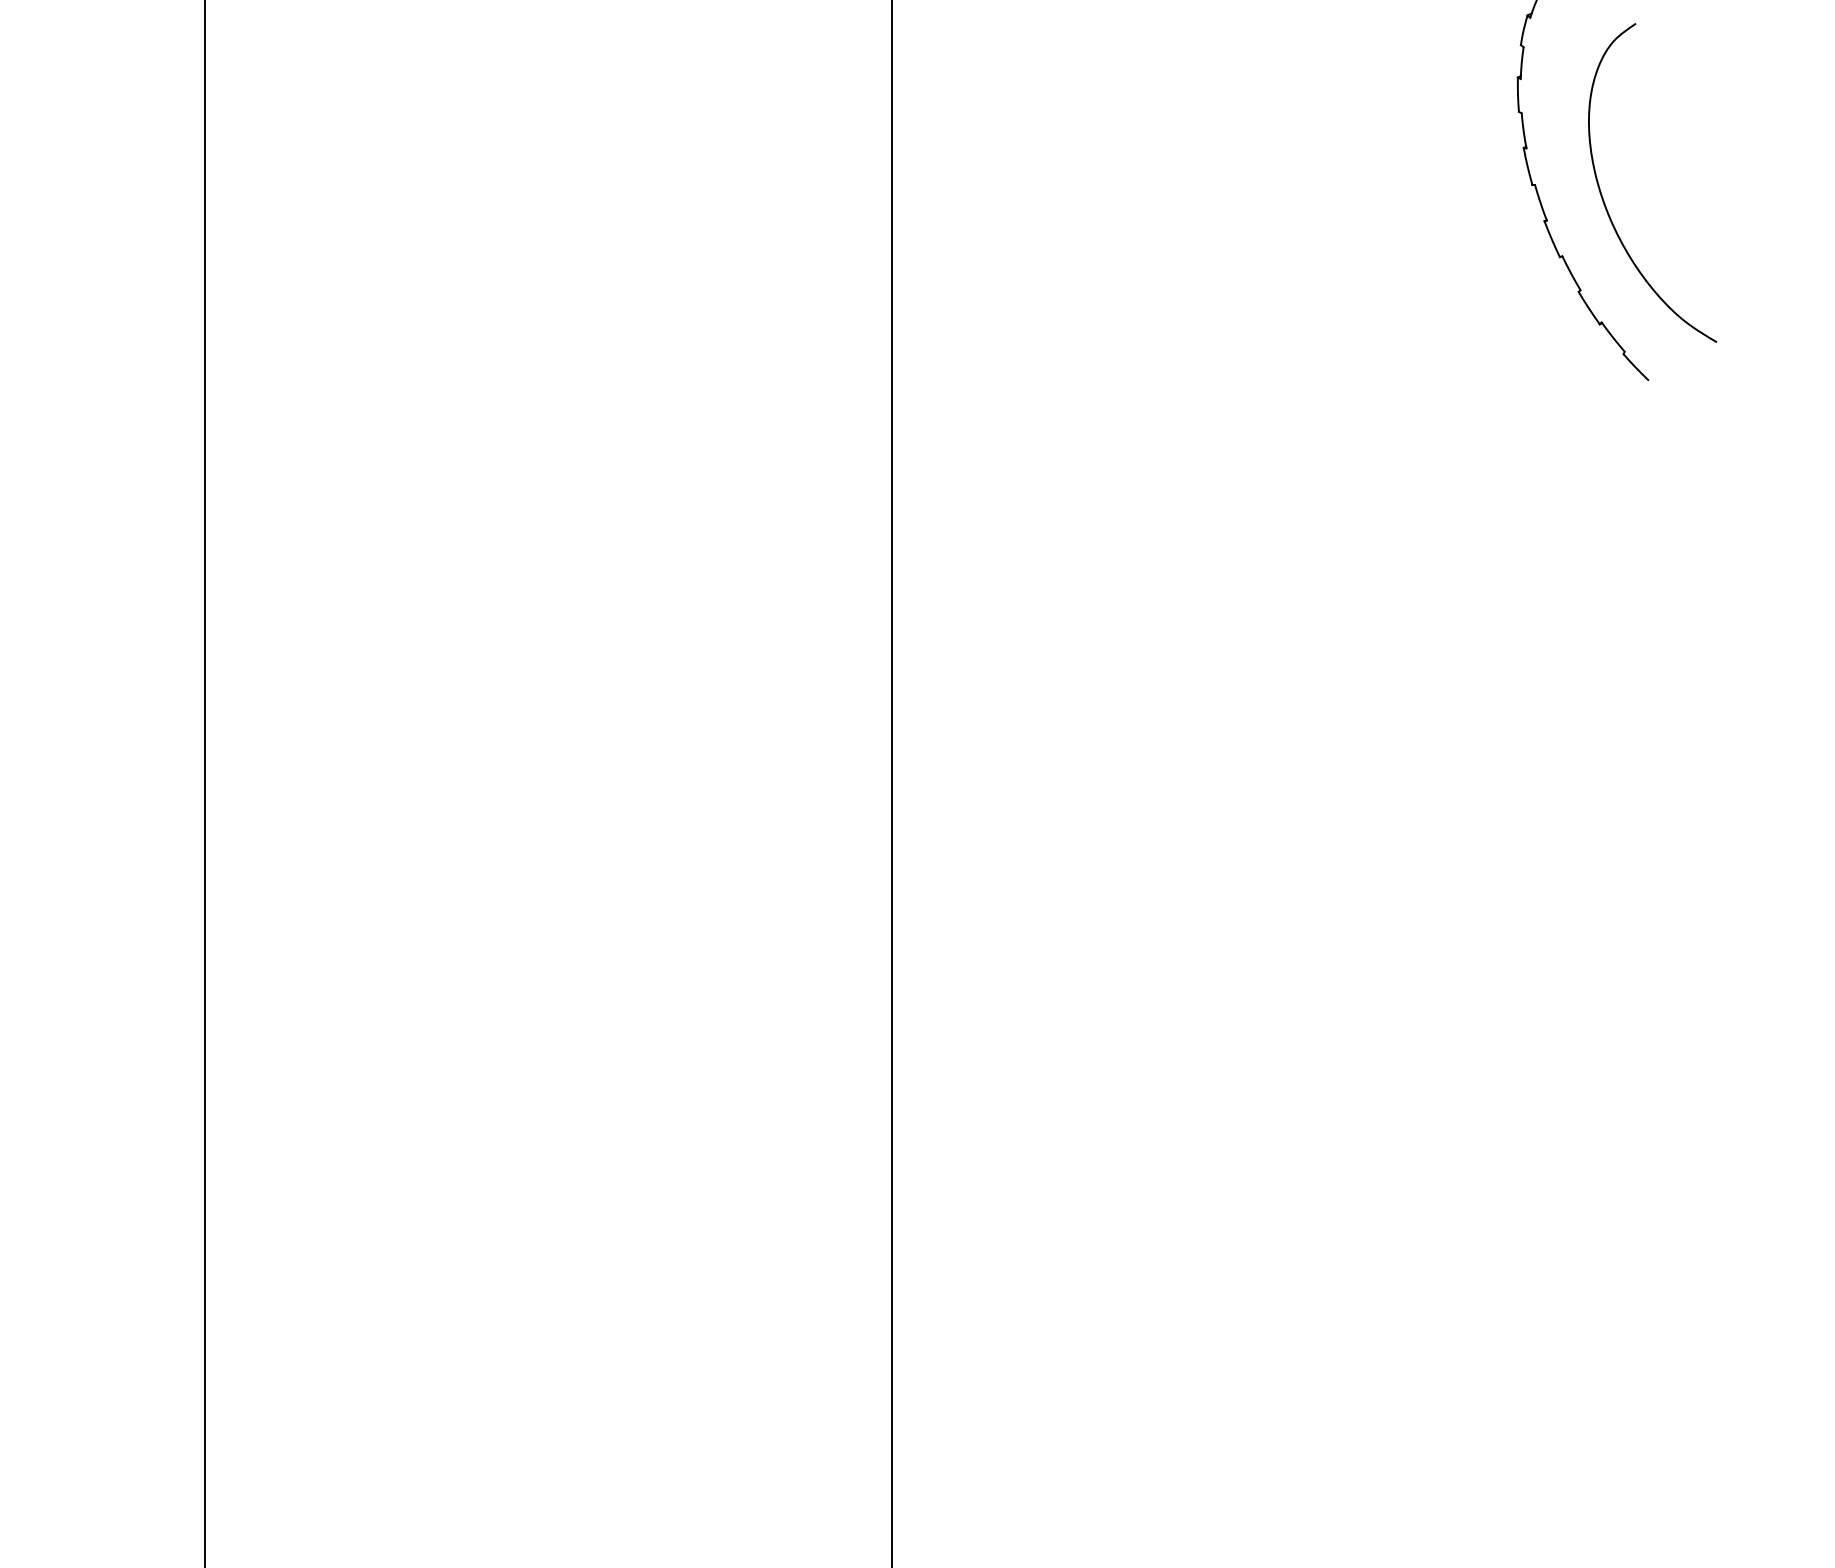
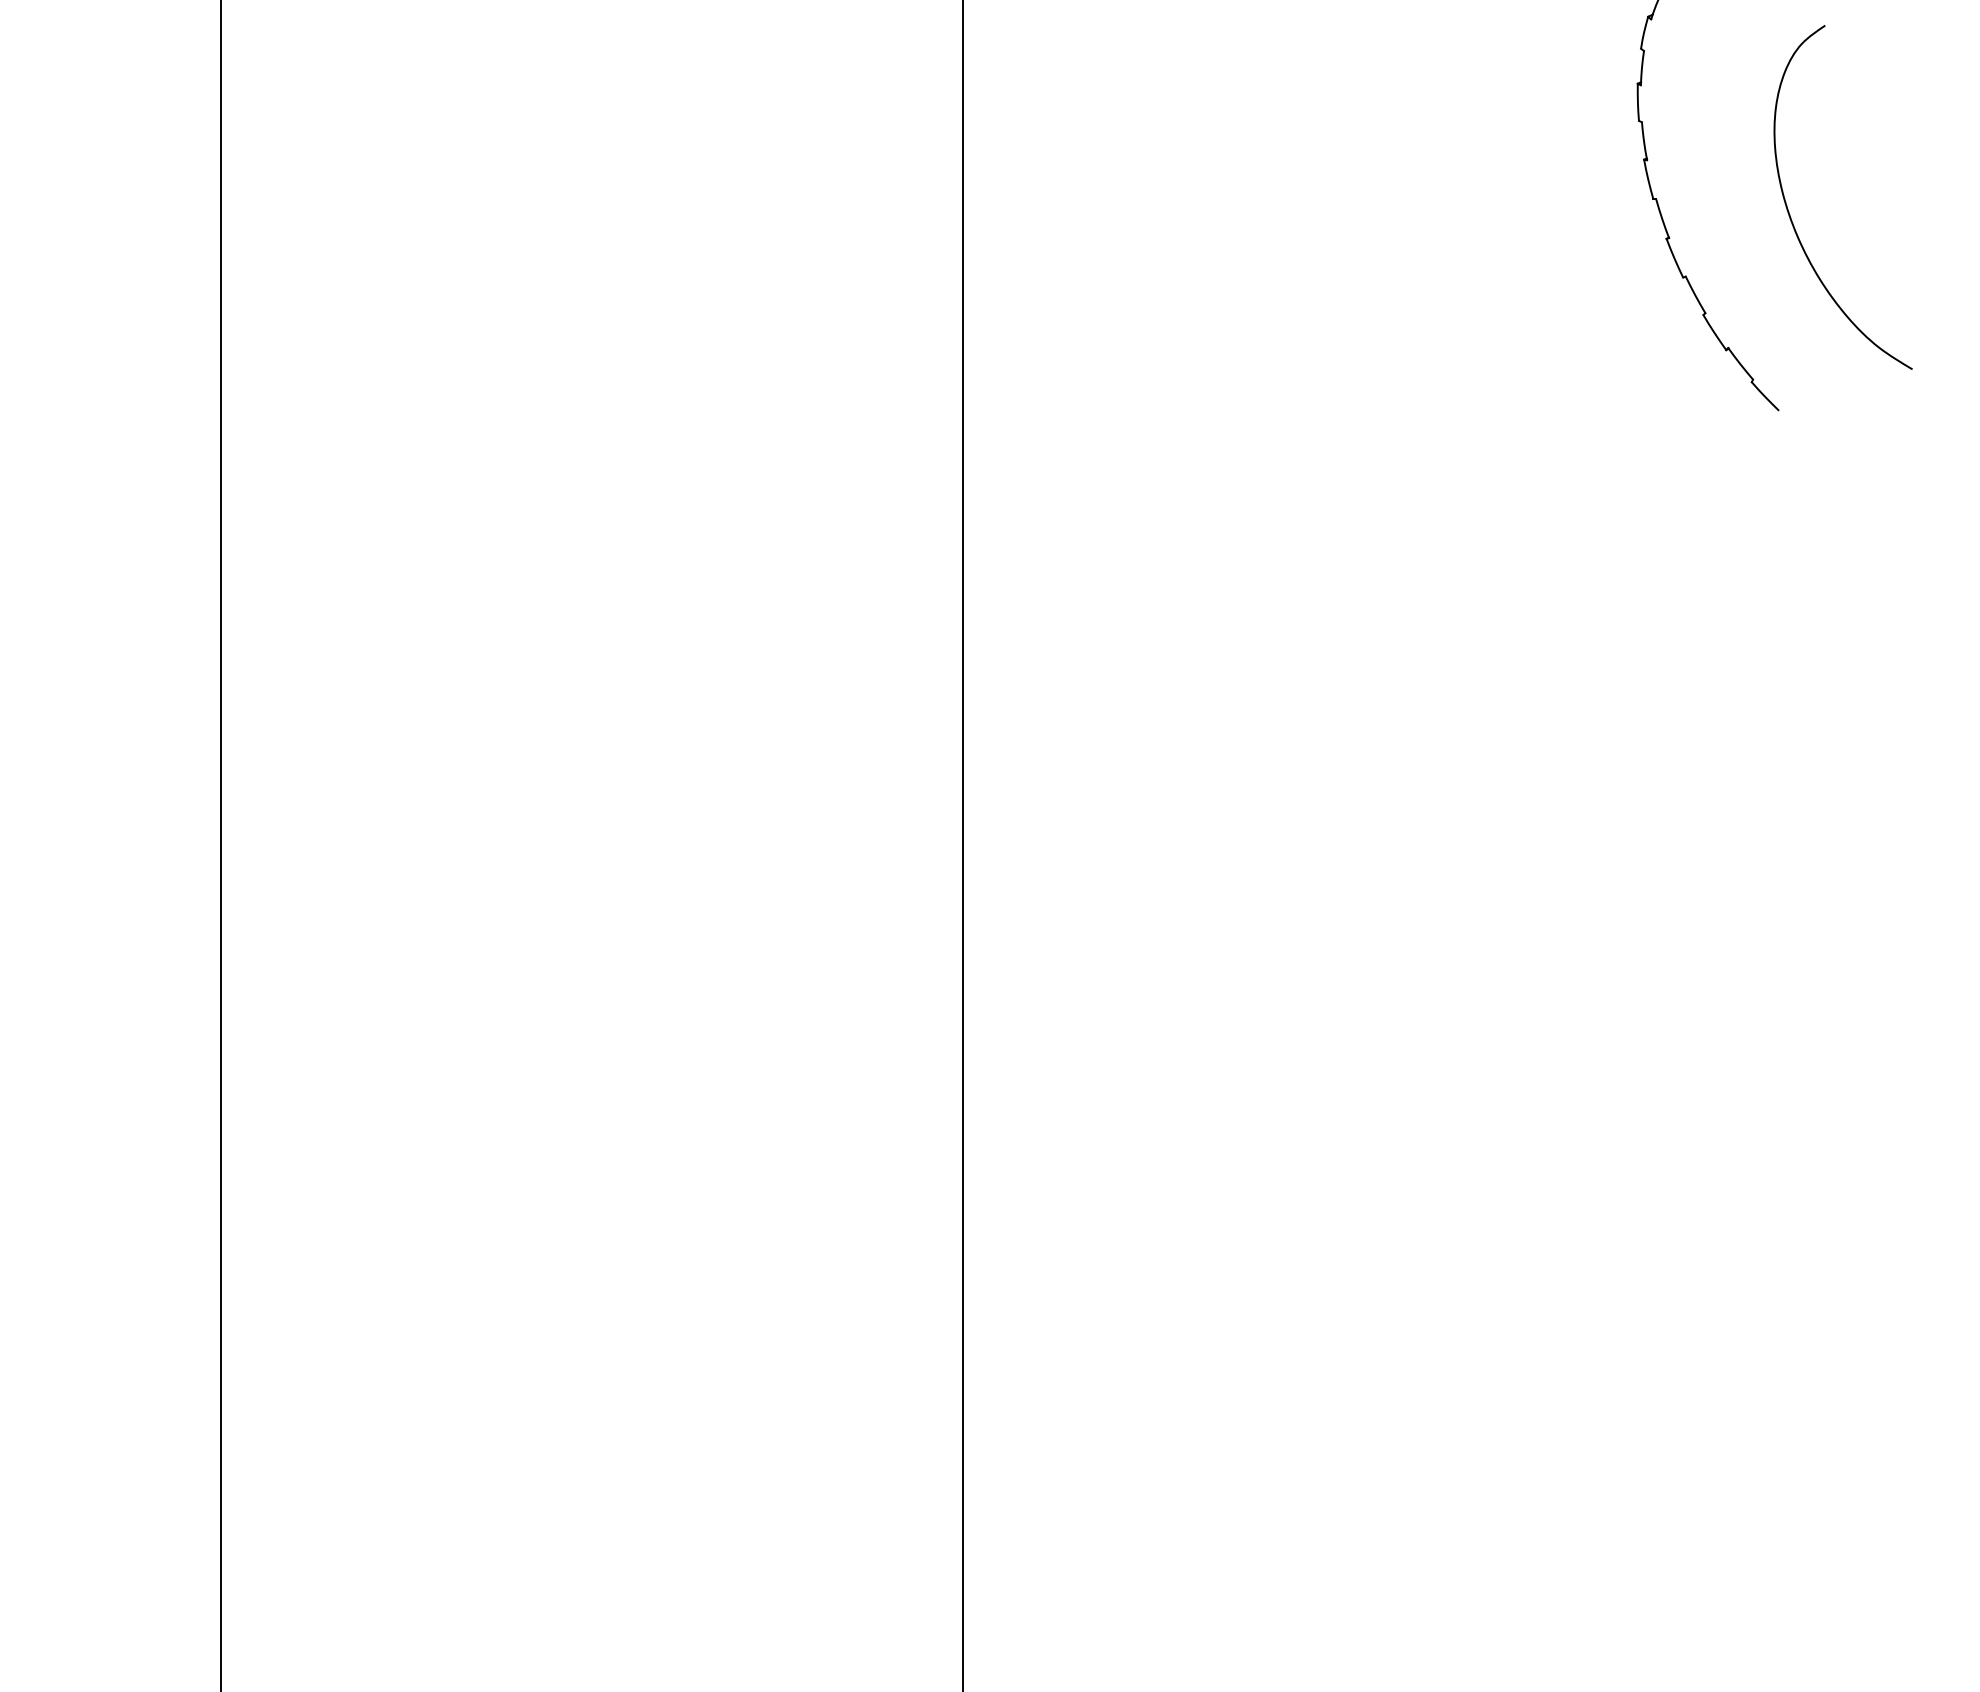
curve: (1603, 198) -> (1790, 214), moved

